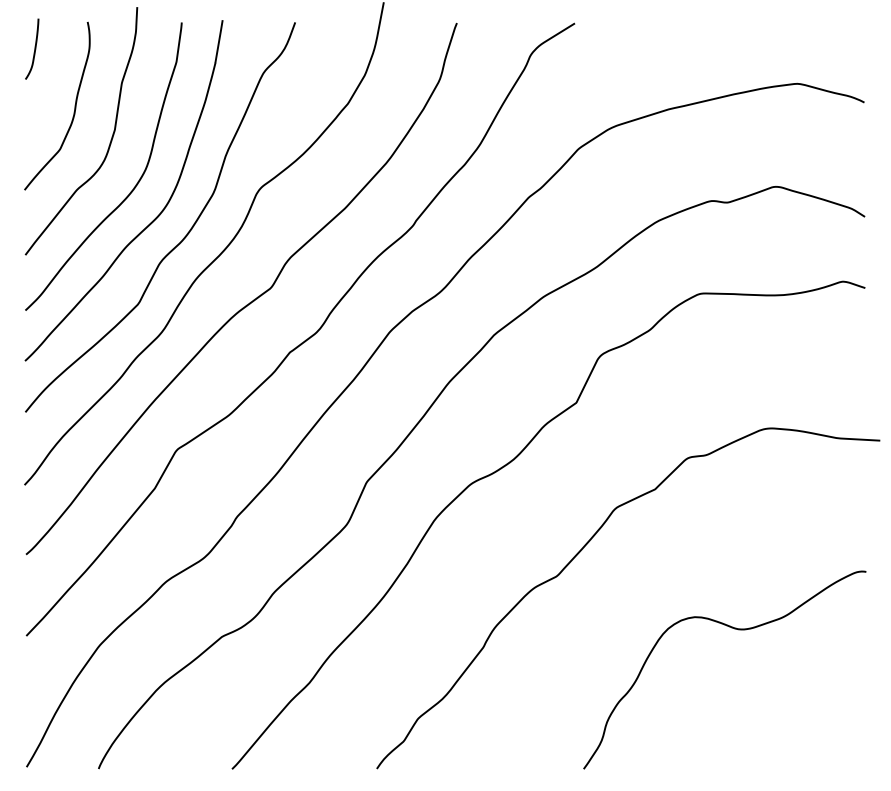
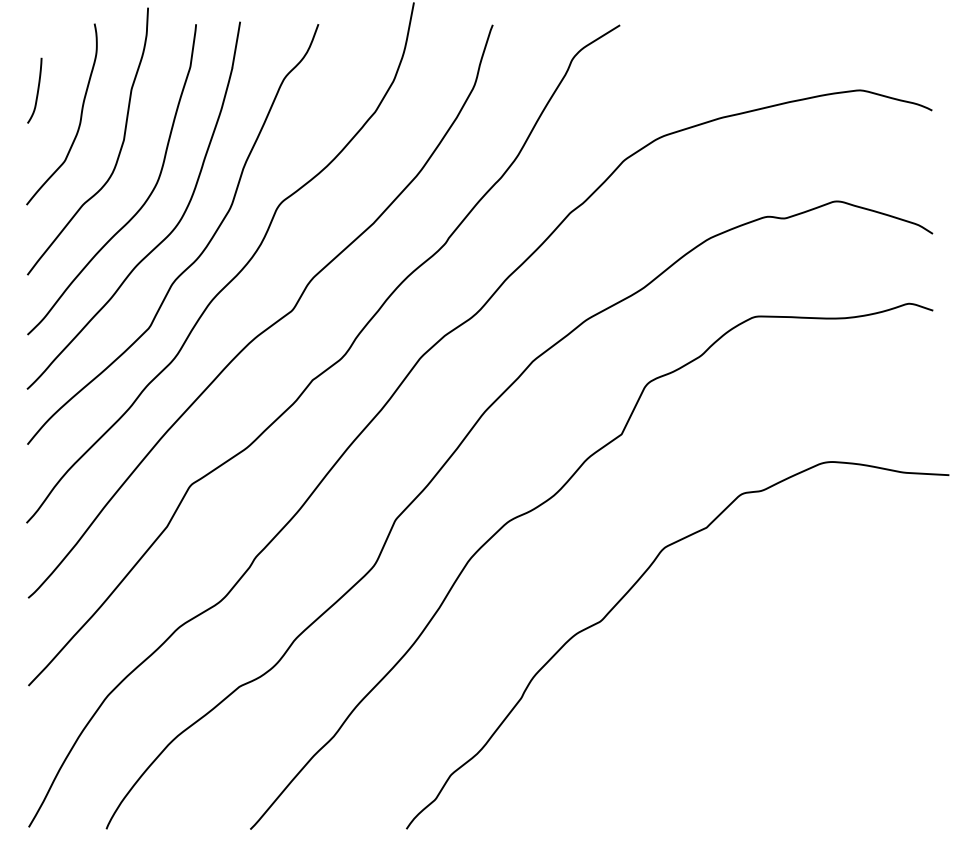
curve: (34, 48) -> (37, 90), moved
curve: (734, 629) -> (792, 678), removed

